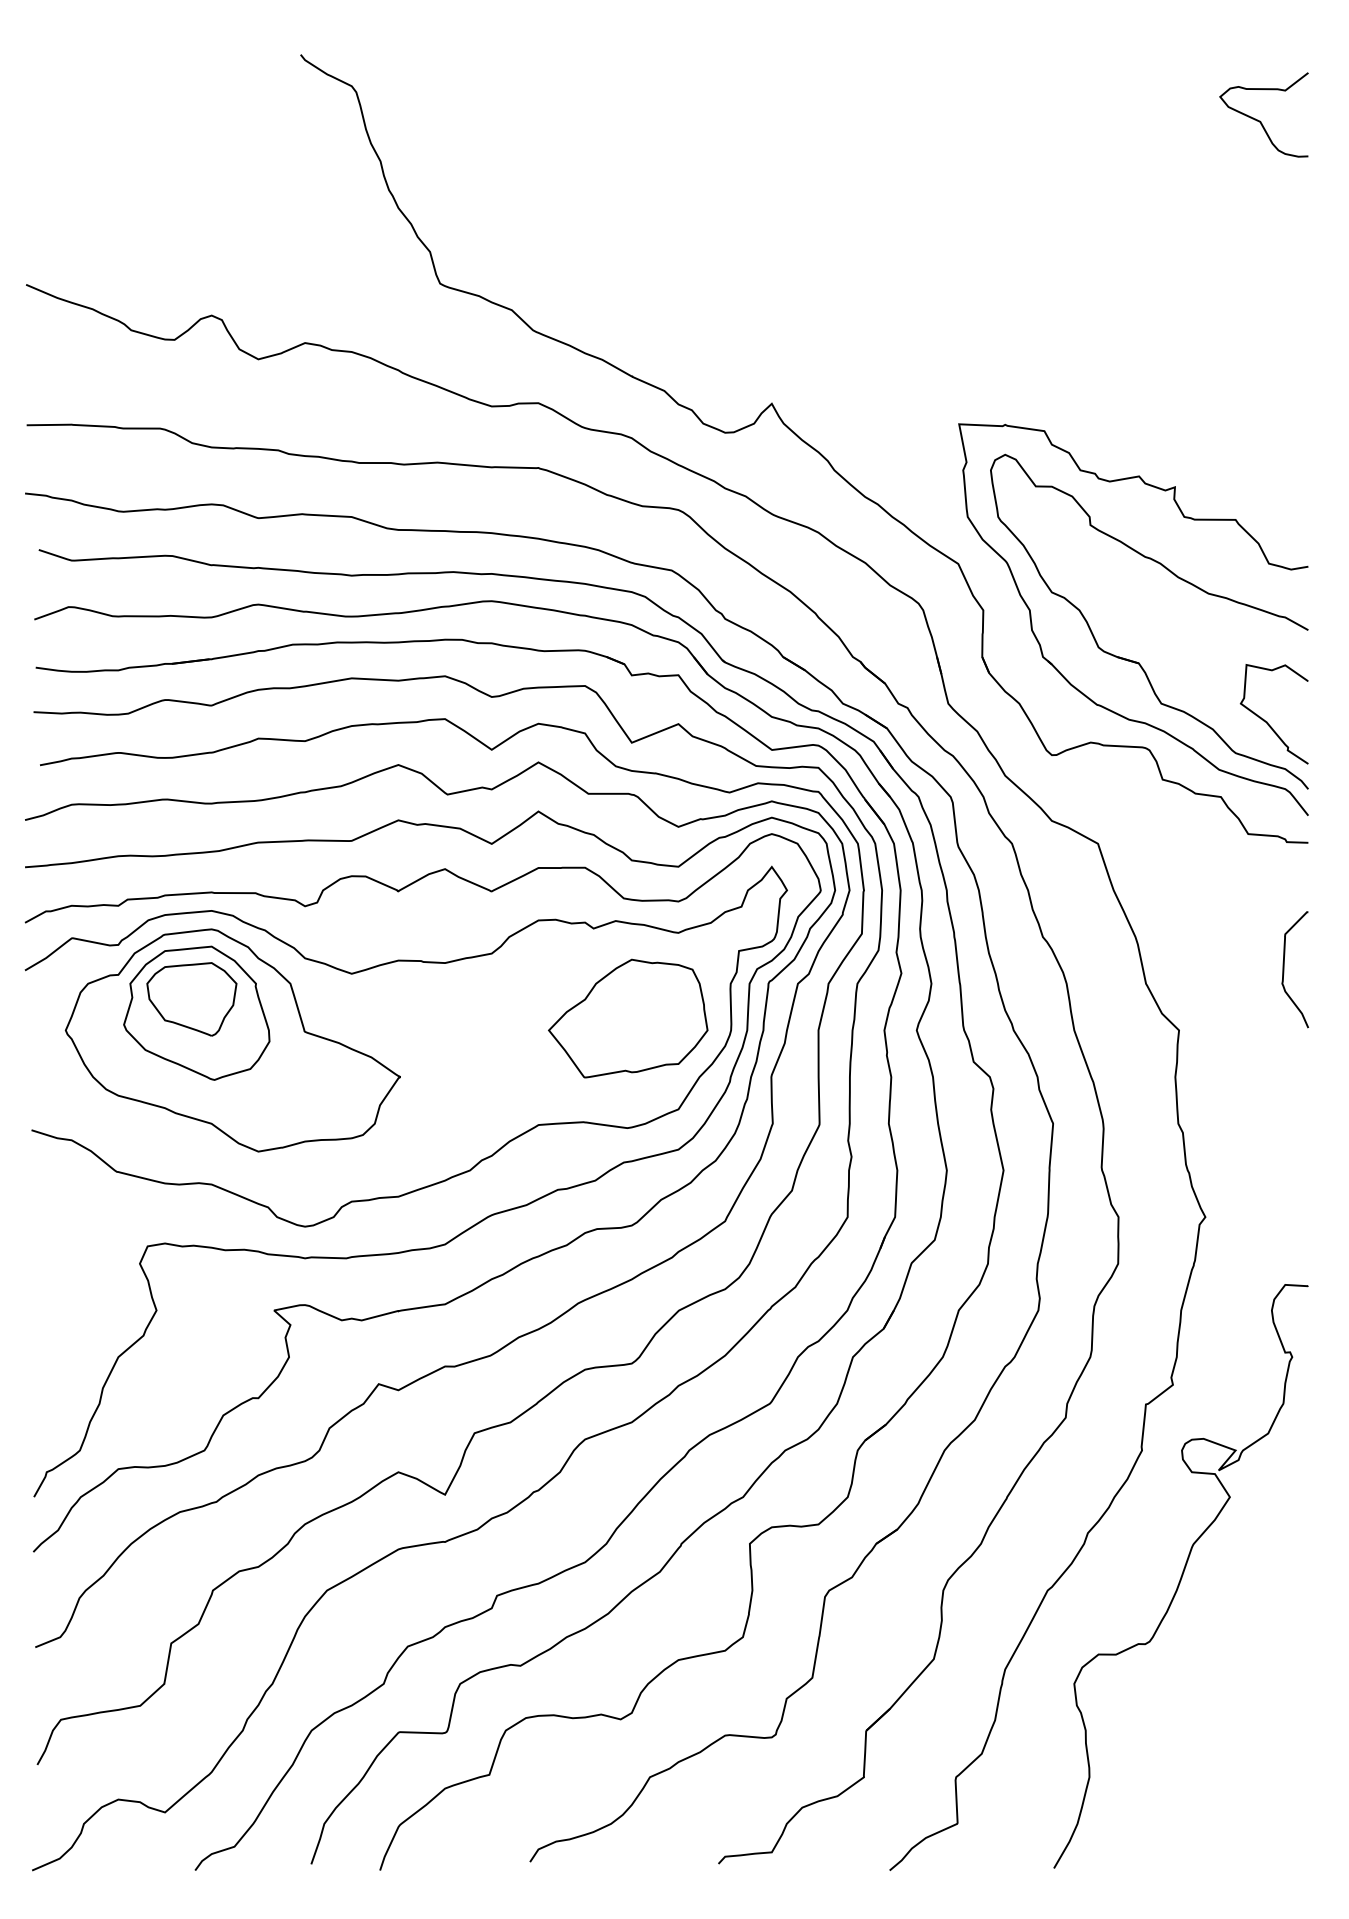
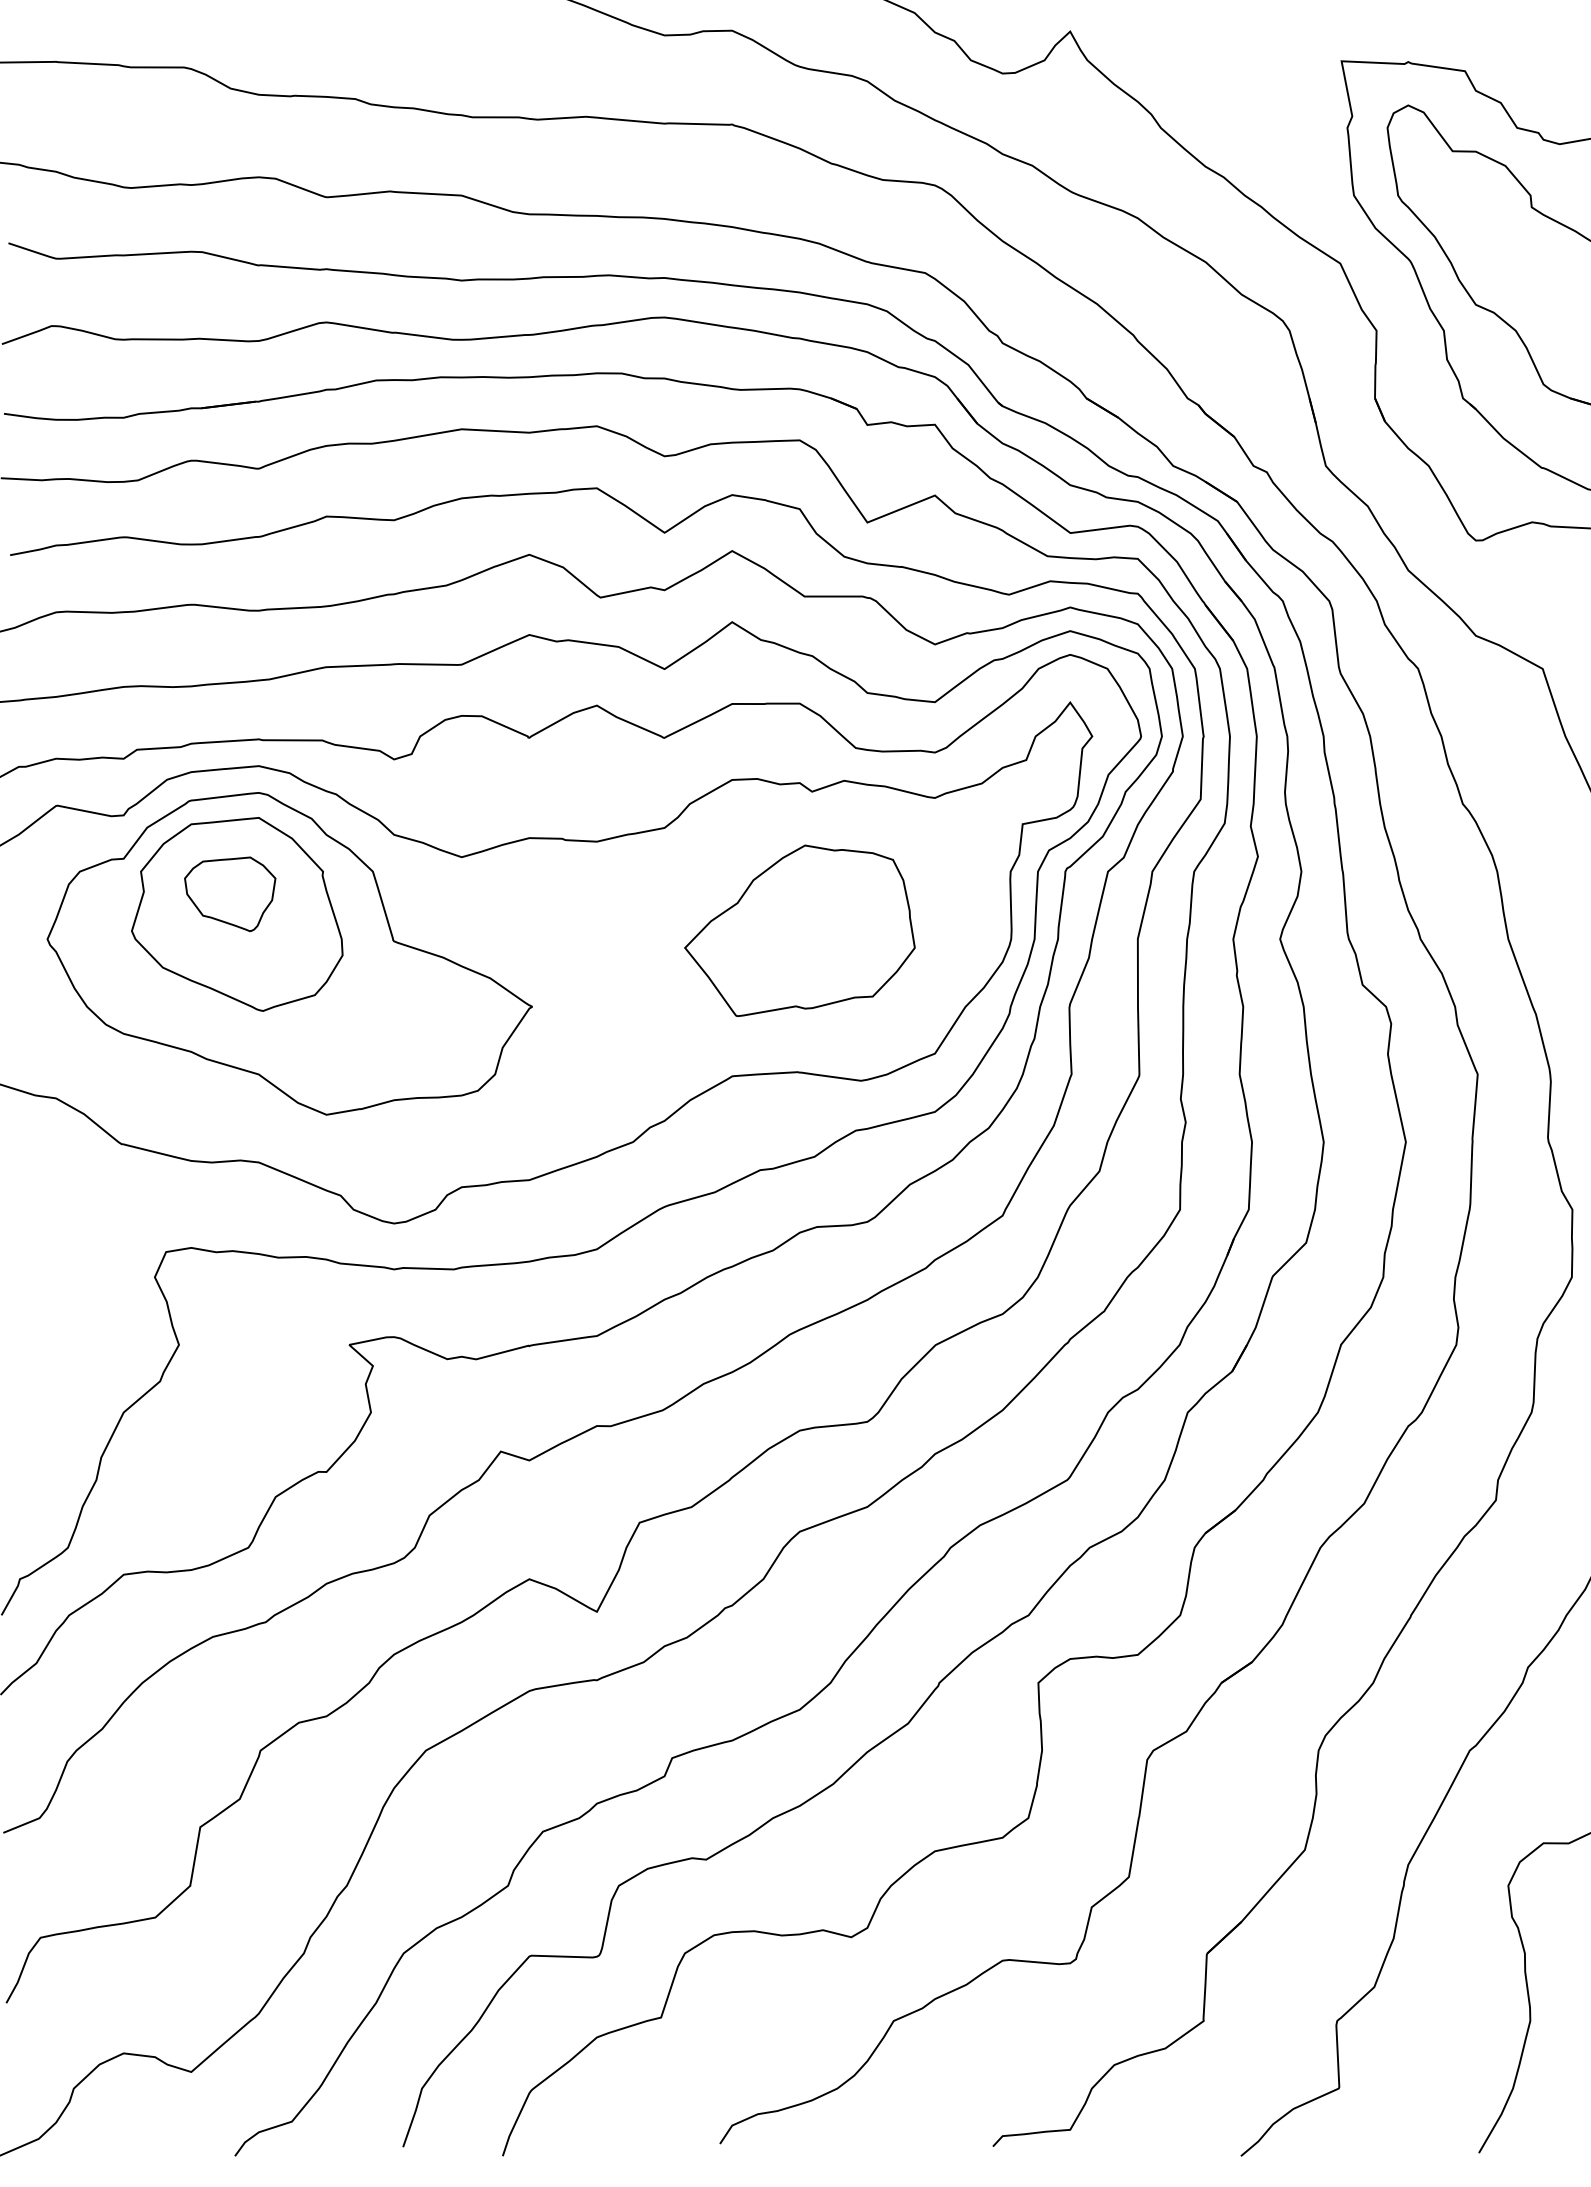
part: (191, 999) -> (229, 894), size x0.7
part: (628, 1018) -> (800, 930), moved

